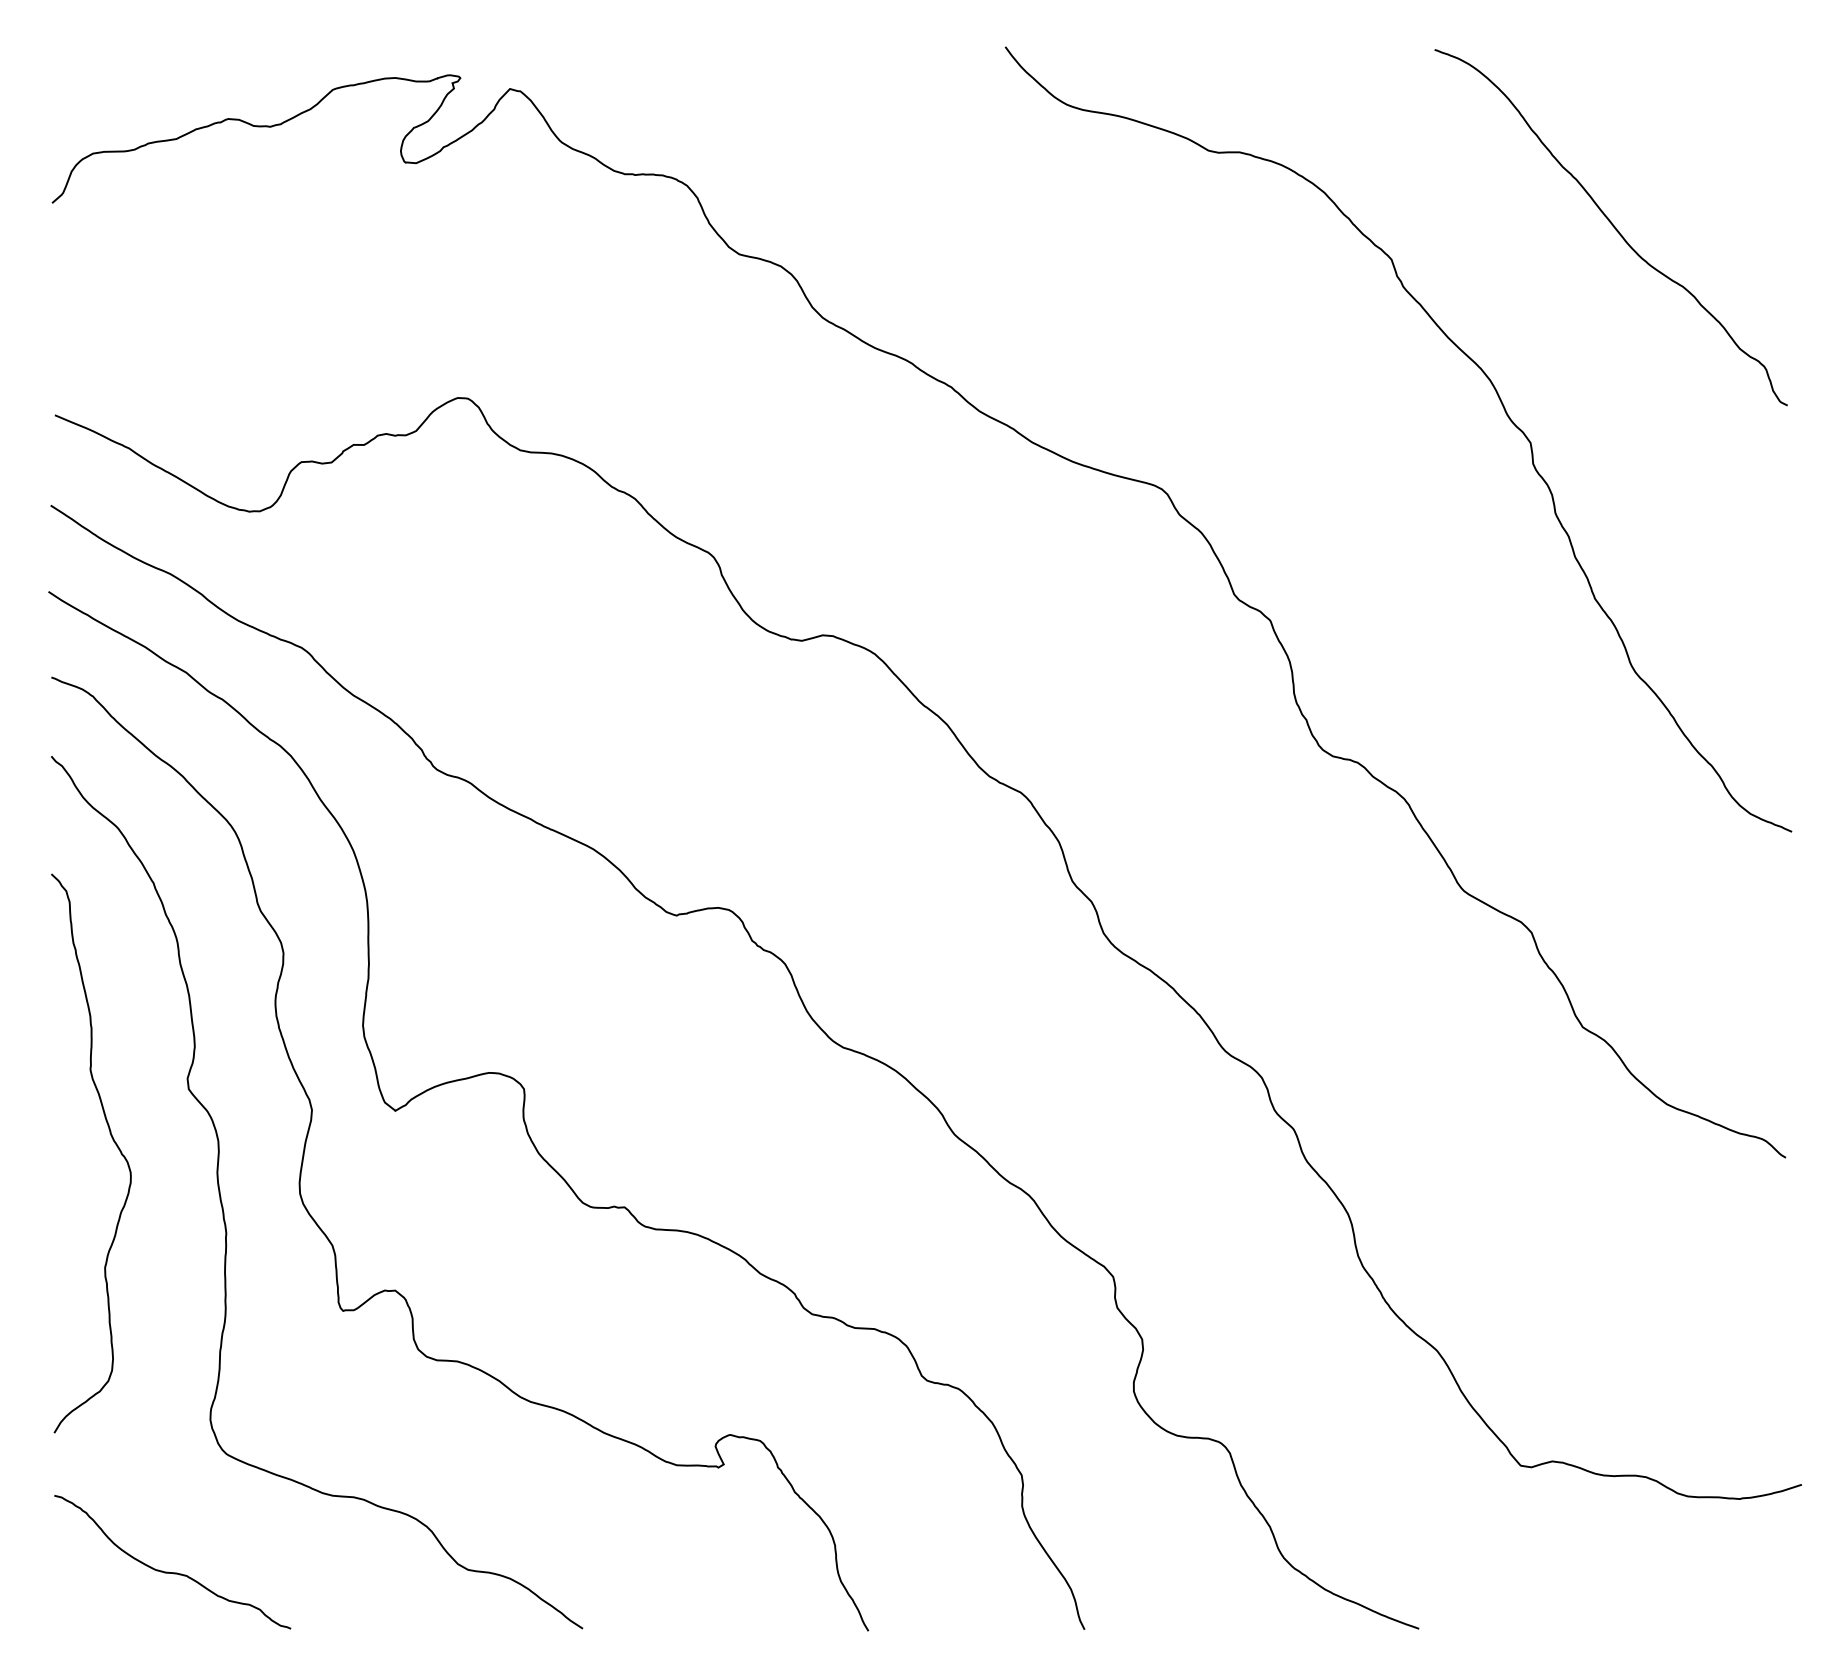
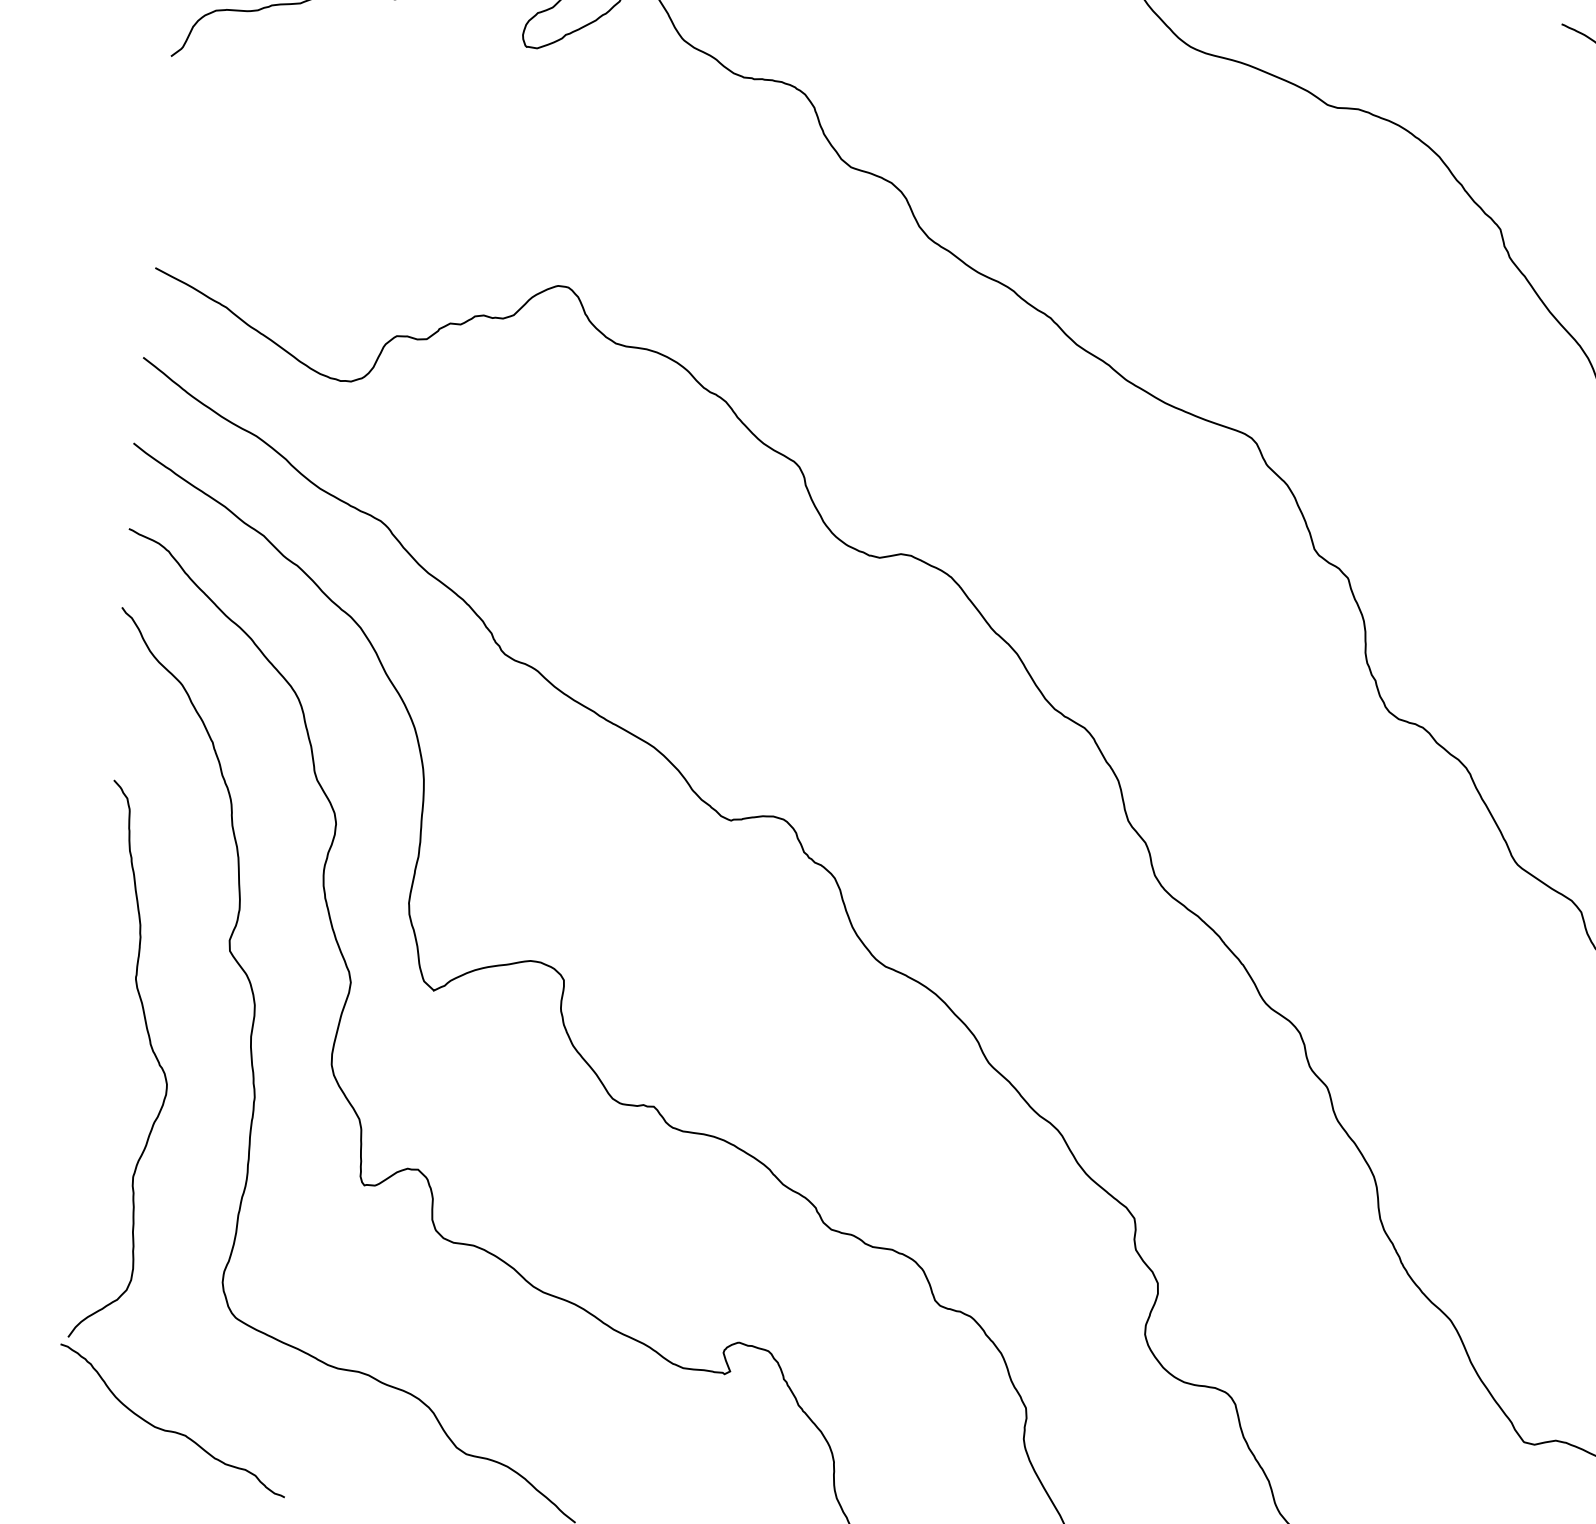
curve: (112, 1140) -> (151, 1050), moved

